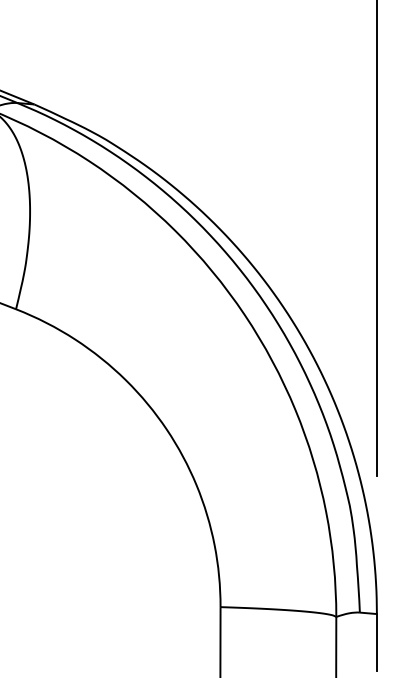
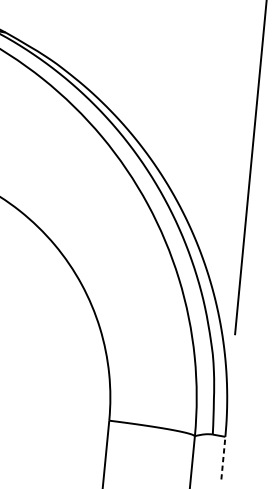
line: (376, 642) -> (223, 458), solid -> dashed

